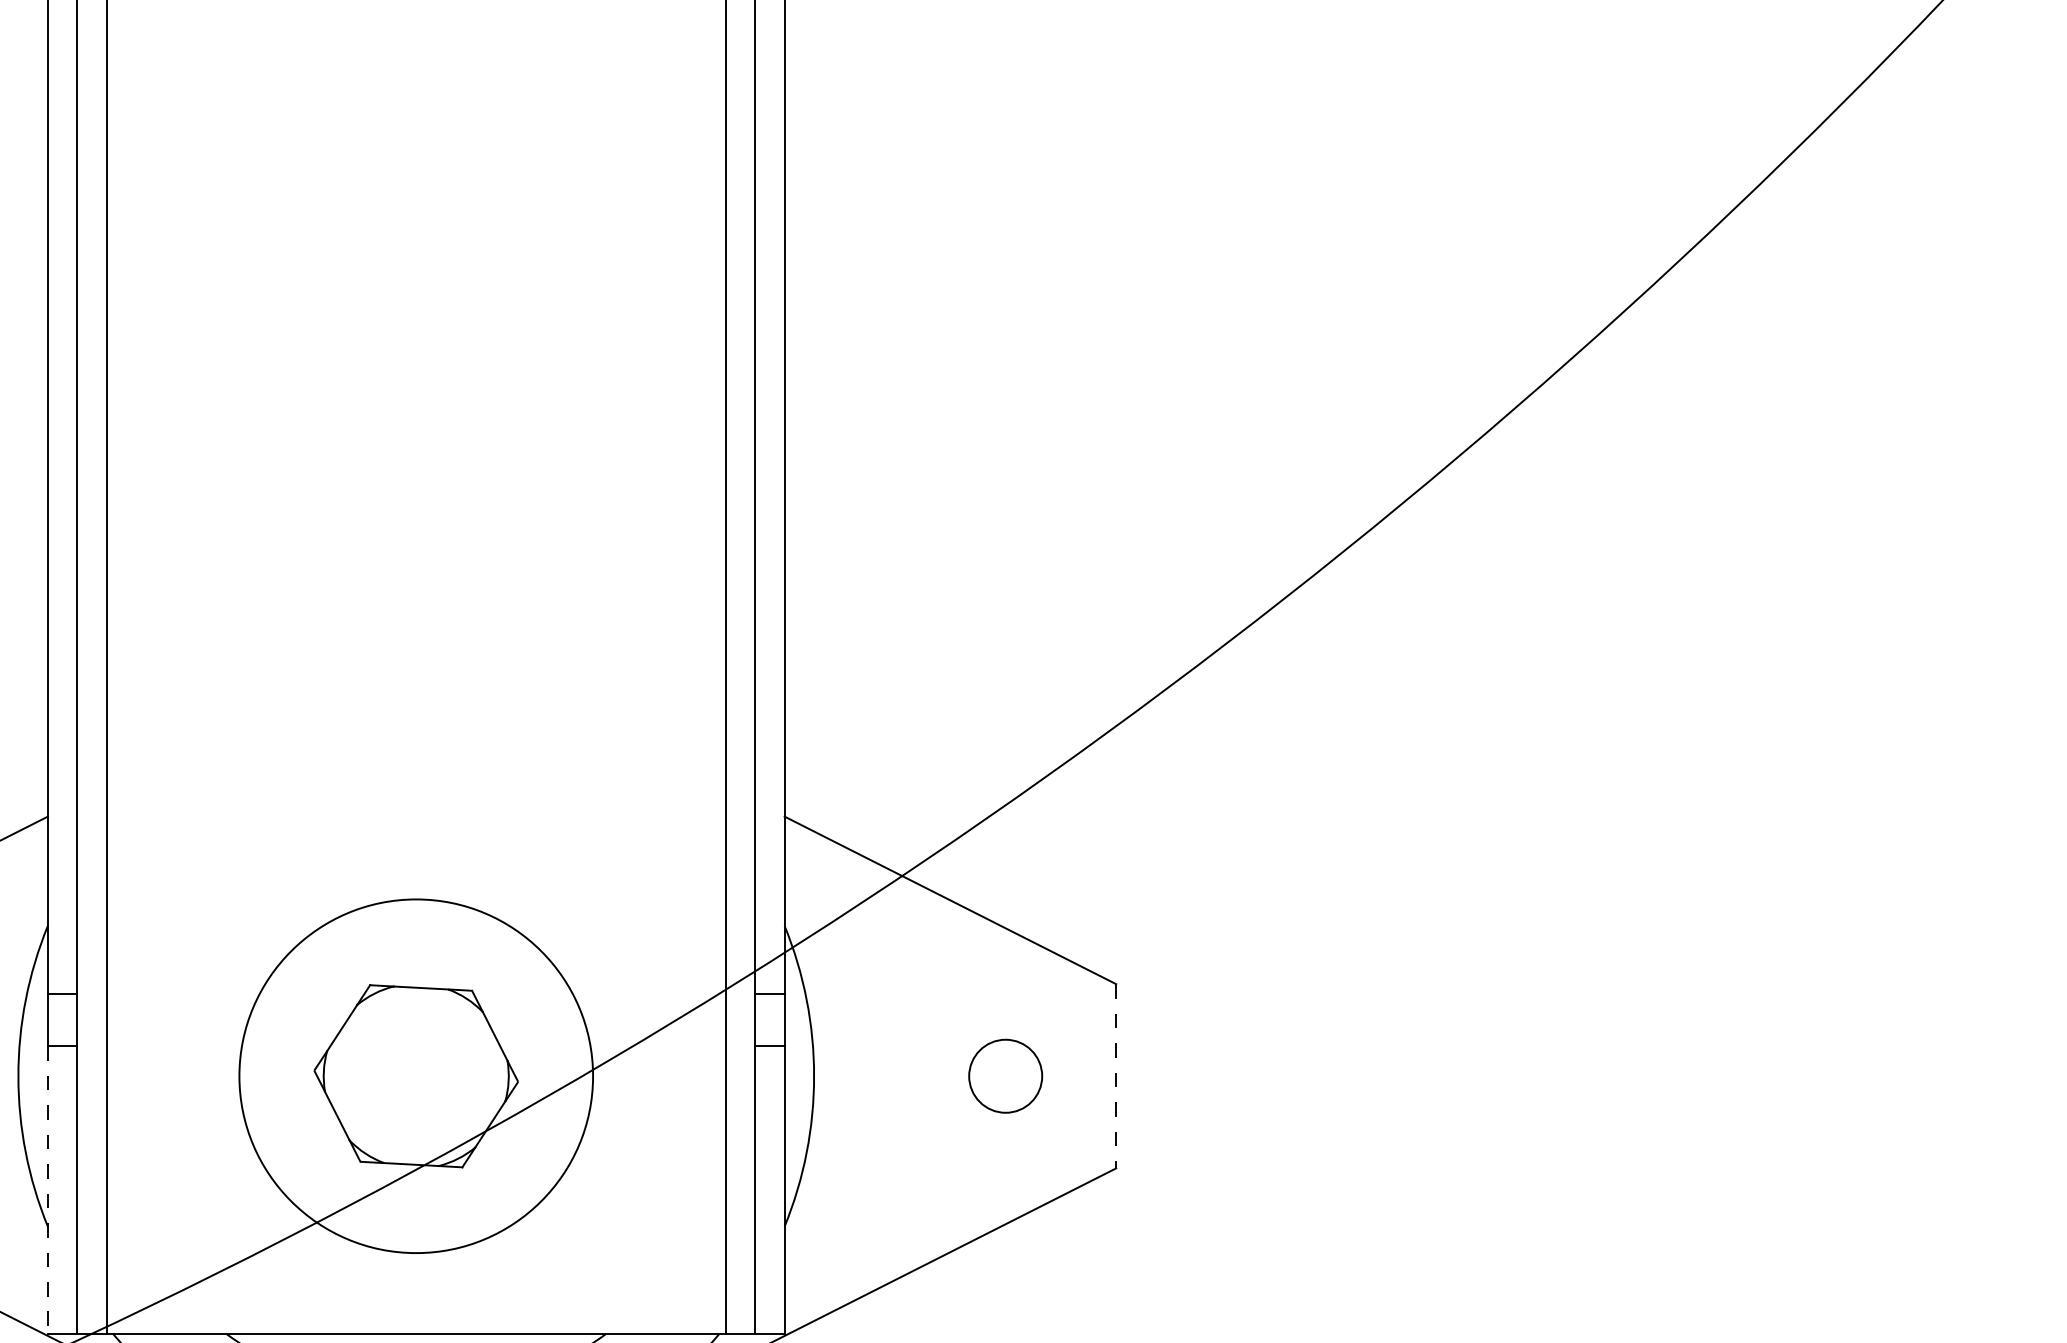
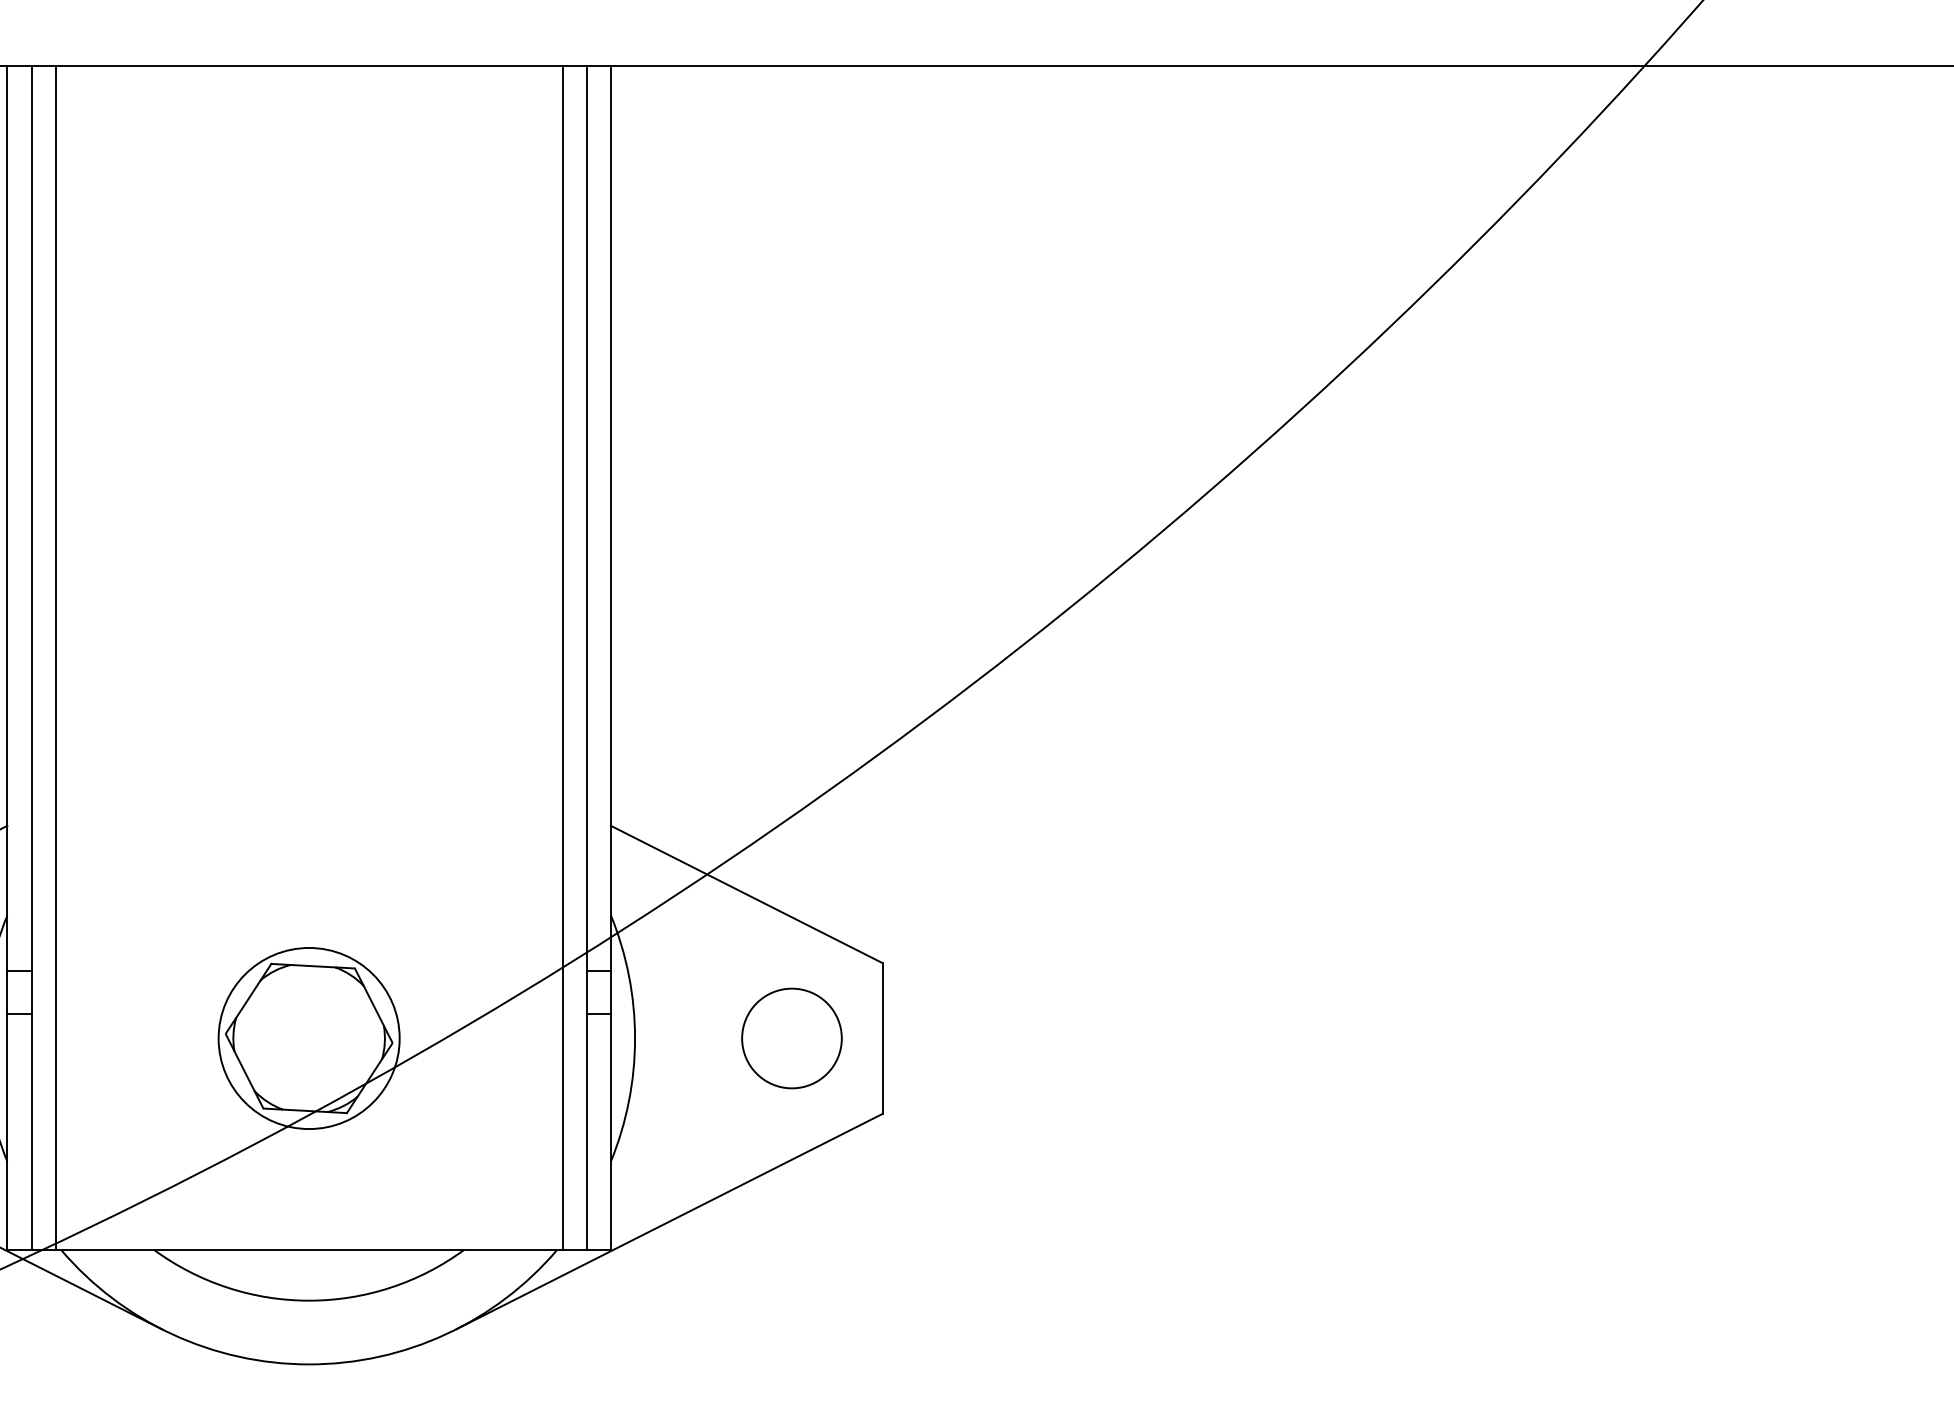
circle: (415, 1076) -> (308, 1038), size x0.62
circle: (1005, 1076) -> (791, 1038), size x1.67
line: (1116, 1077) -> (882, 1039), dashed -> solid
line: (47, 1189) -> (7, 1131), dashed -> solid

